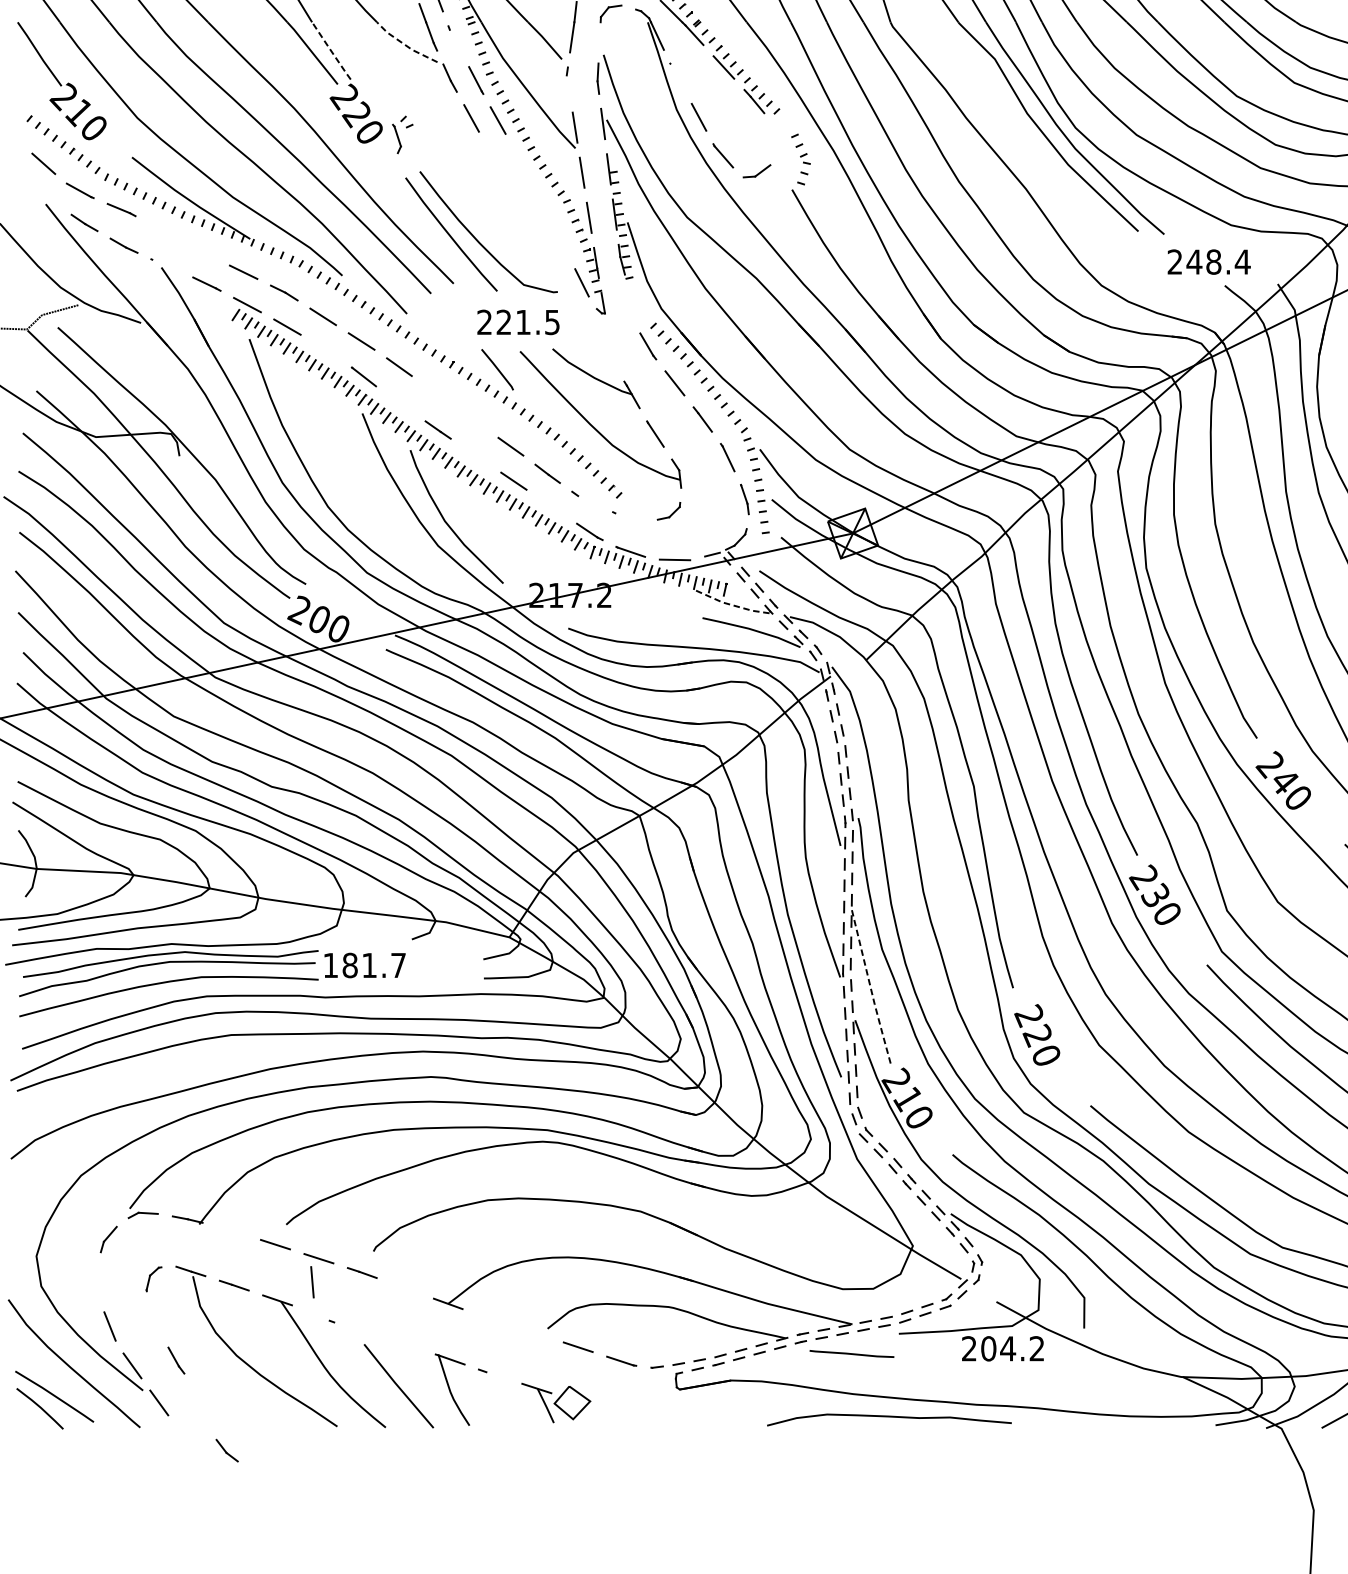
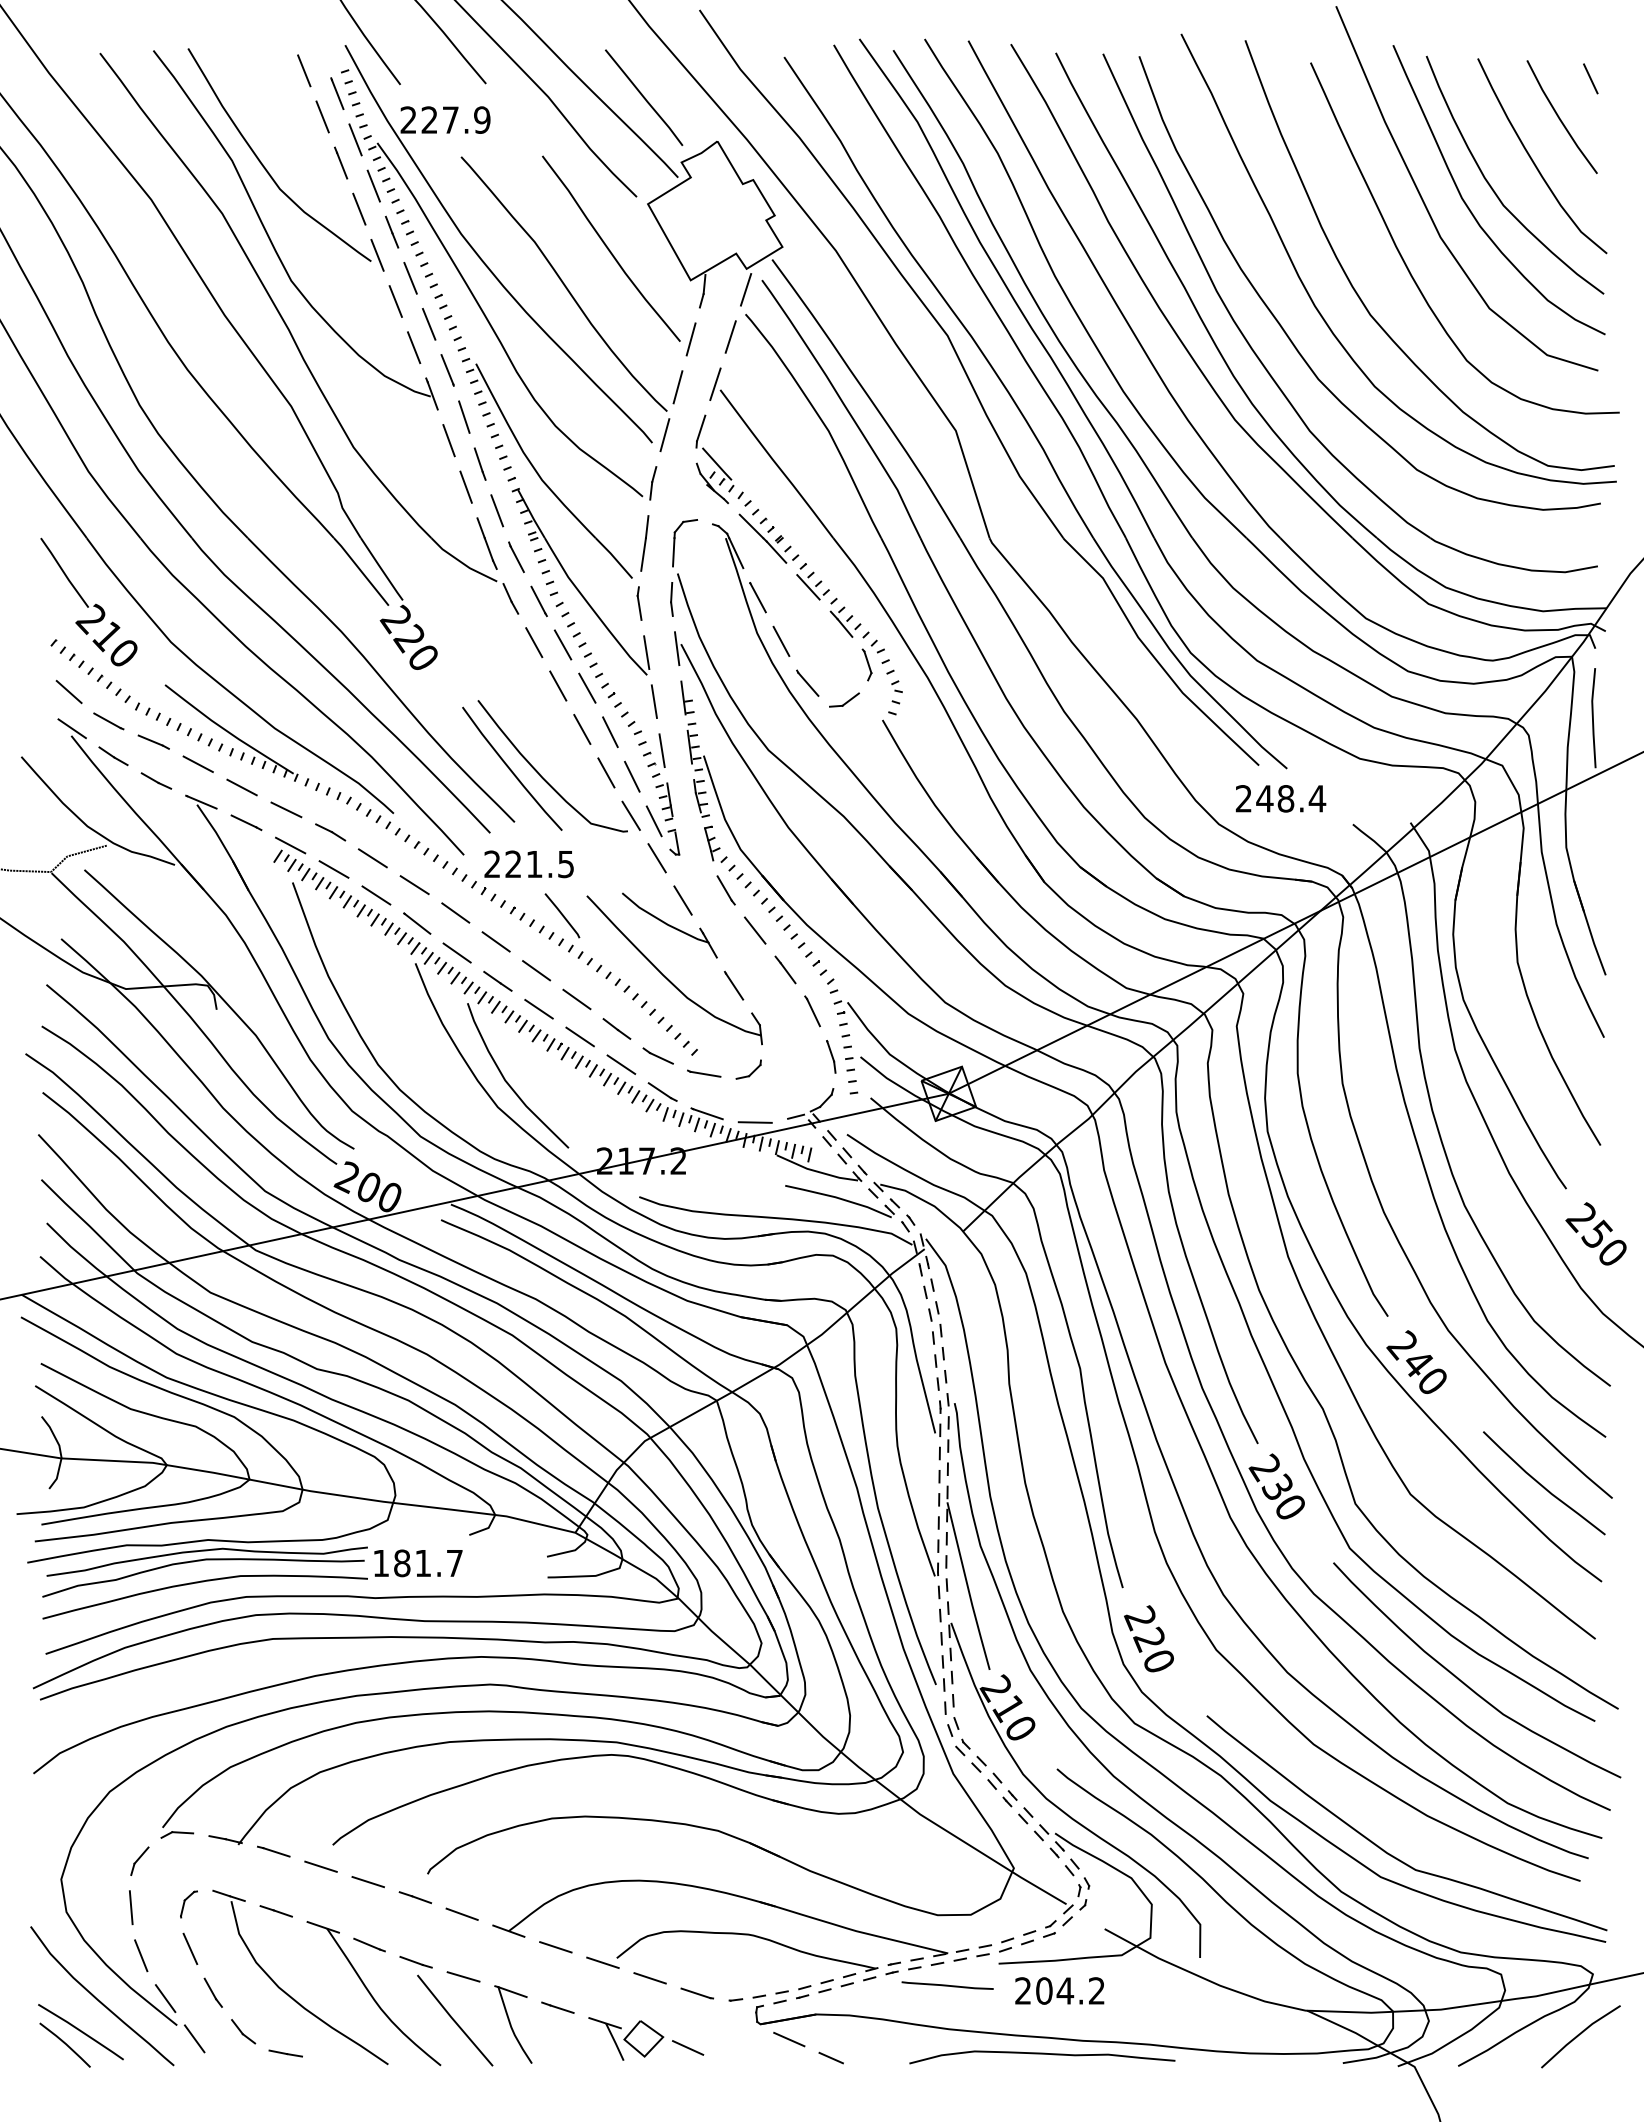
line: (599, 35) -> (673, 552), added
line: (455, 41) -> (516, 559), added
line: (404, 44) -> (461, 562), dashed -> solid
line: (331, 51) -> (381, 569), dashed -> solid
line: (677, 76) -> (757, 597), added
line: (568, 86) -> (639, 607), added
part: (401, 134) -> (872, 660), moved
line: (493, 157) -> (558, 685), added
line: (520, 159) -> (587, 687), added
line: (45, 197) -> (71, 728), added
line: (516, 198) -> (582, 729), added
line: (541, 201) -> (610, 732), added
line: (161, 230) -> (197, 764), added
line: (538, 237) -> (606, 772), added
line: (562, 241) -> (632, 776), added
line: (202, 251) -> (241, 787), added
text: (1208, 261) -> (1280, 798), moved
line: (165, 265) -> (201, 802), added
line: (560, 277) -> (630, 815), added
part: (638, 303) -> (715, 843), added
line: (584, 317) -> (656, 858), added
text: (517, 322) -> (528, 864), moved
line: (326, 351) -> (376, 895), added
line: (608, 355) -> (682, 900), added
line: (435, 393) -> (495, 941), added
line: (400, 403) -> (456, 952), added
line: (473, 420) -> (536, 970), added
line: (475, 455) -> (538, 1008), added
line: (588, 501) -> (661, 1058), added
line: (551, 506) -> (621, 1064), added
line: (629, 514) -> (705, 1073), added
line: (730, 604) -> (815, 1171), dashed -> solid
line: (870, 987) -> (967, 1587), dashed -> solid
line: (231, 1230) -> (273, 1851), added
line: (312, 1282) -> (131, 1907), moved
line: (404, 1287) -> (461, 1913), added
line: (318, 1315) -> (367, 1943), added
line: (491, 1318) -> (555, 1947), added
line: (155, 1319) -> (190, 1948), added
line: (362, 1332) -> (415, 1962), added
line: (534, 1332) -> (602, 1962), added
line: (406, 1345) -> (463, 1976), added
text: (1002, 1348) -> (1059, 1990), moved
line: (496, 1375) -> (561, 2008), added
line: (706, 1403) -> (789, 2039), added
line: (613, 1410) -> (688, 2047), added
line: (242, 1416) -> (285, 2053), added
curve: (889, 1417) -> (1042, 2054), moved
line: (744, 1420) -> (830, 2057), added
part: (227, 1450) -> (243, 2031), moved

